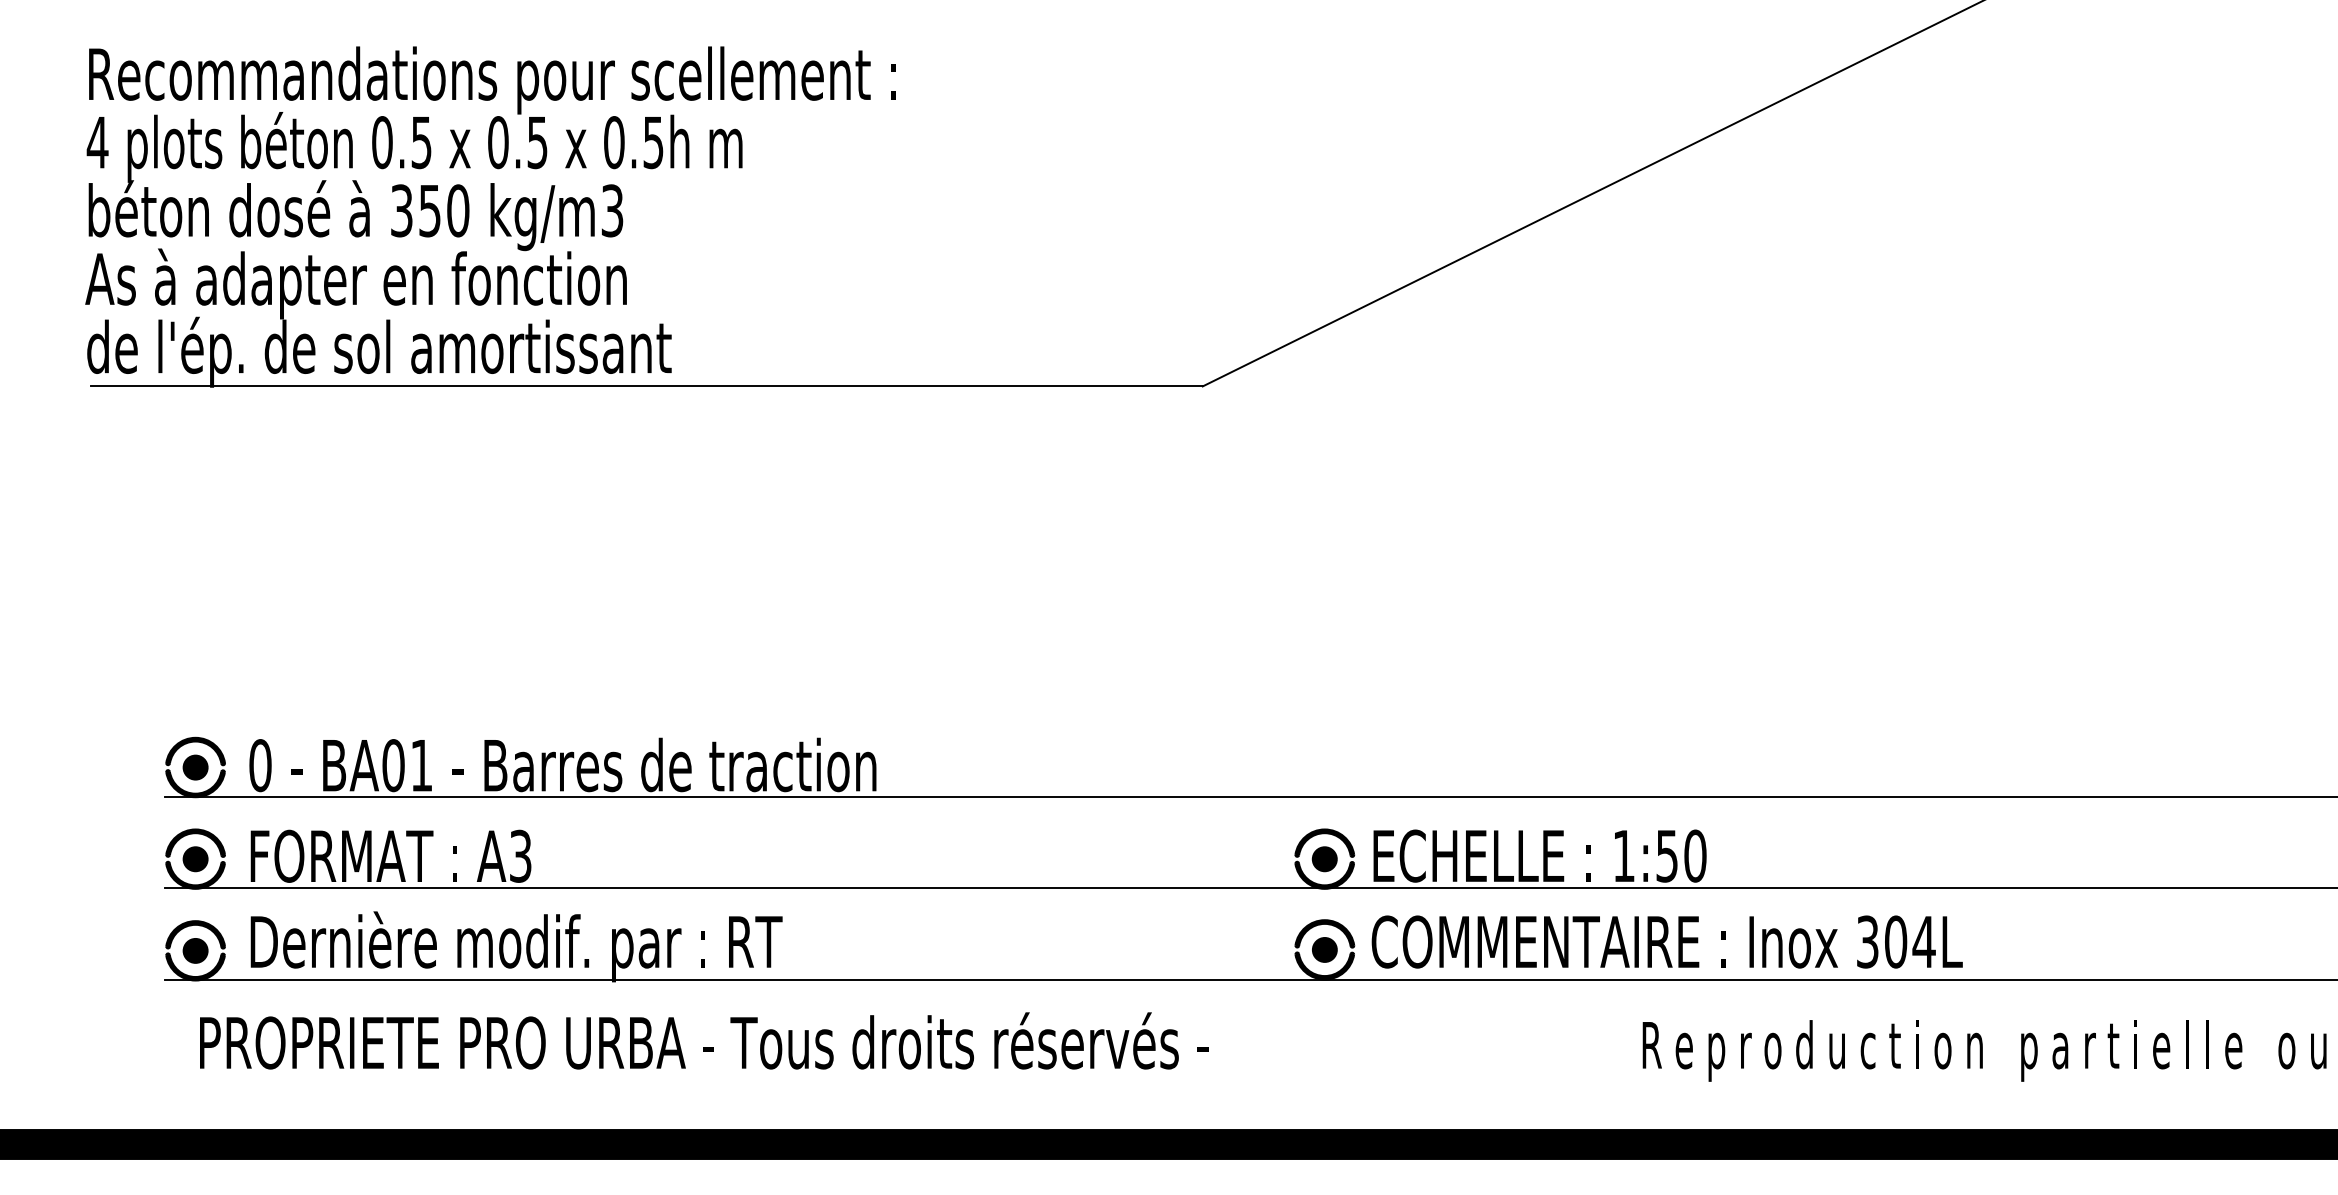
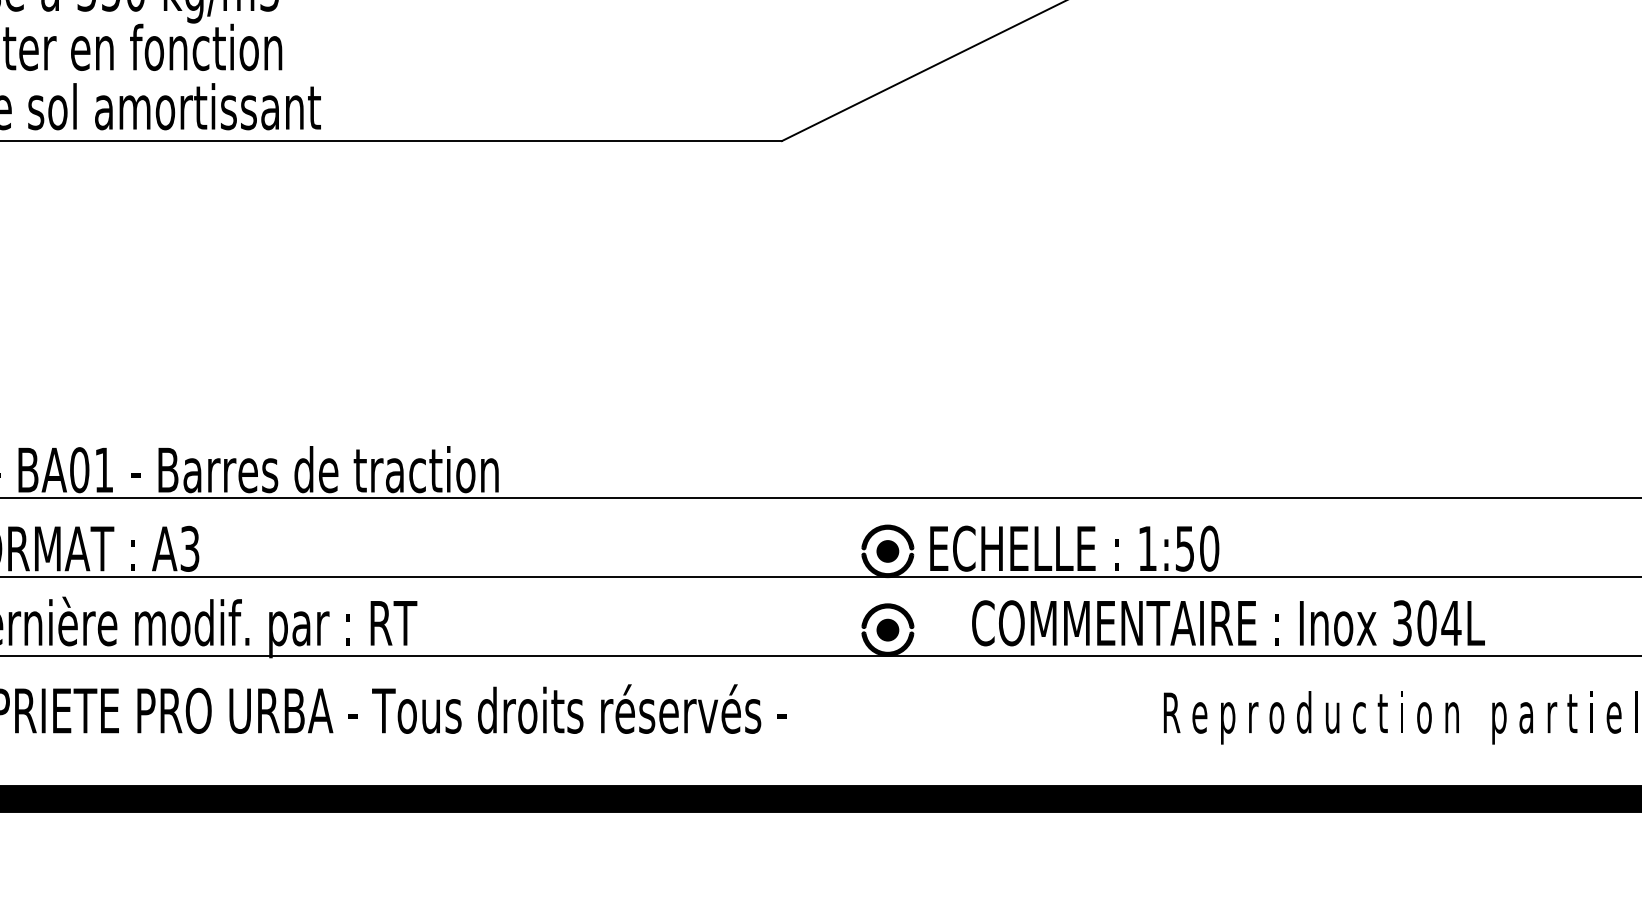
text: (1666, 941) -> (1227, 622), moved

